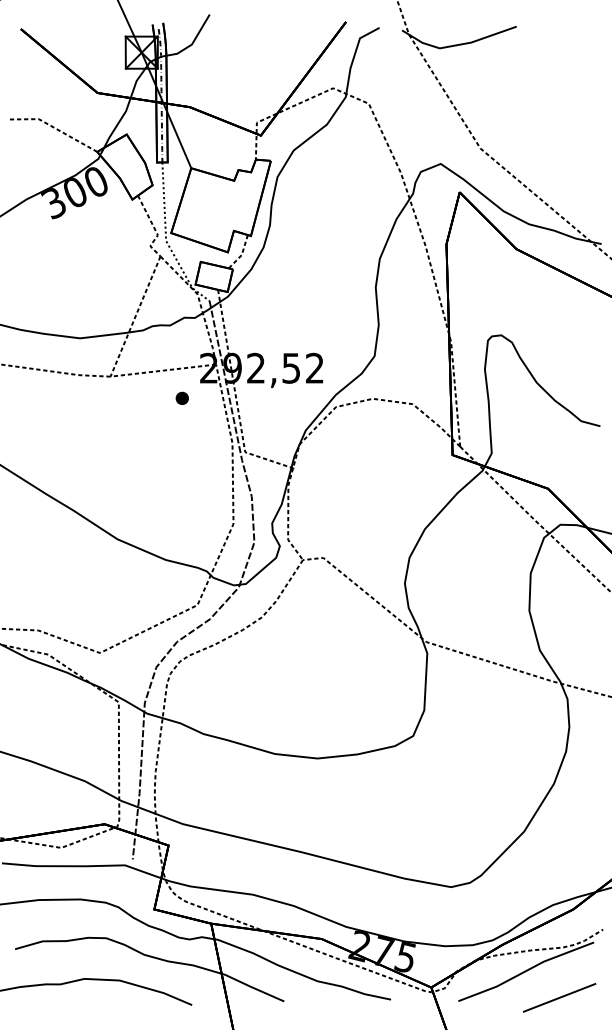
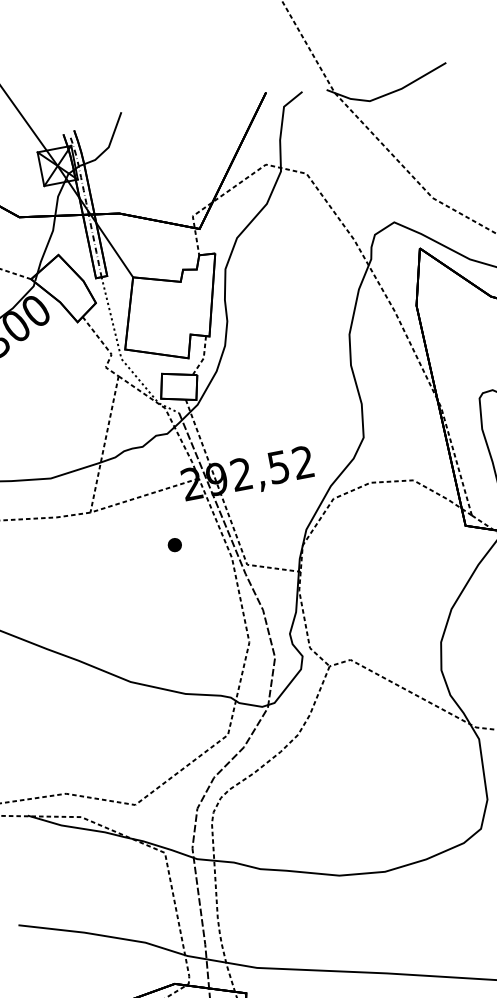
part: (181, 397) -> (173, 544), moved

